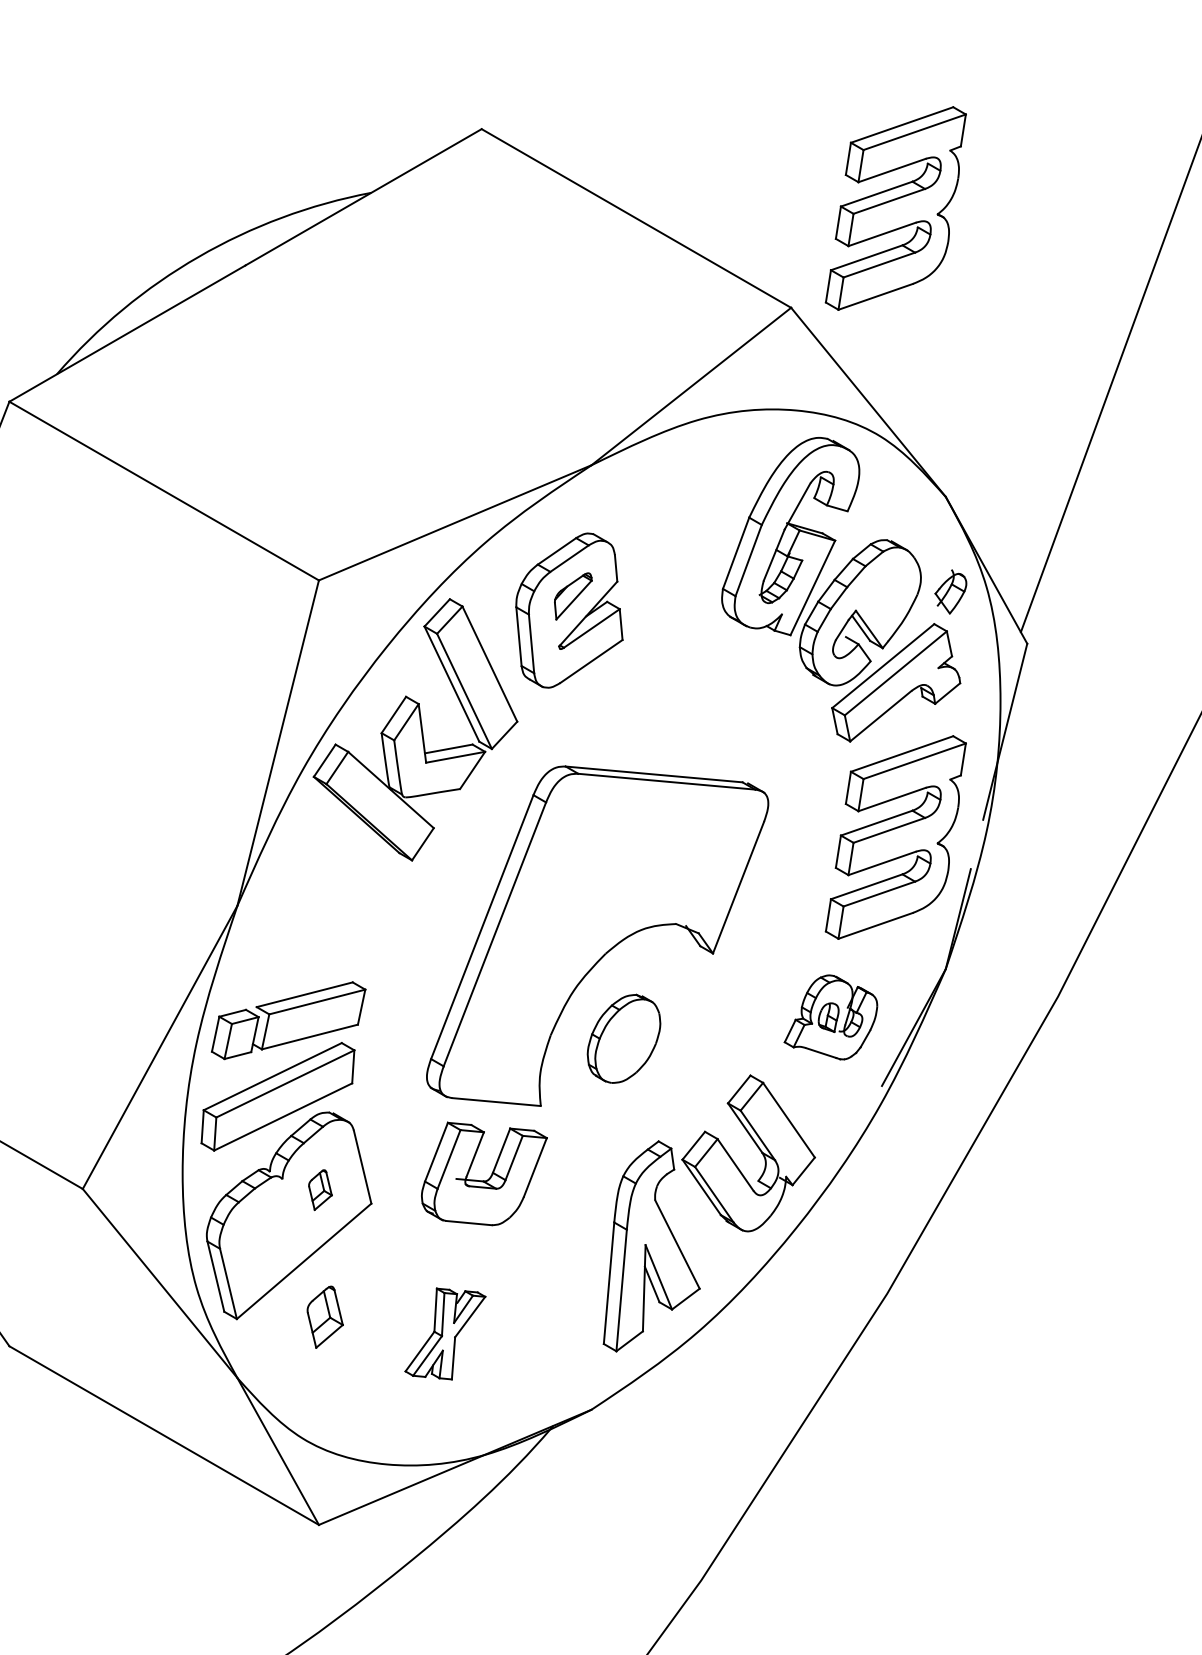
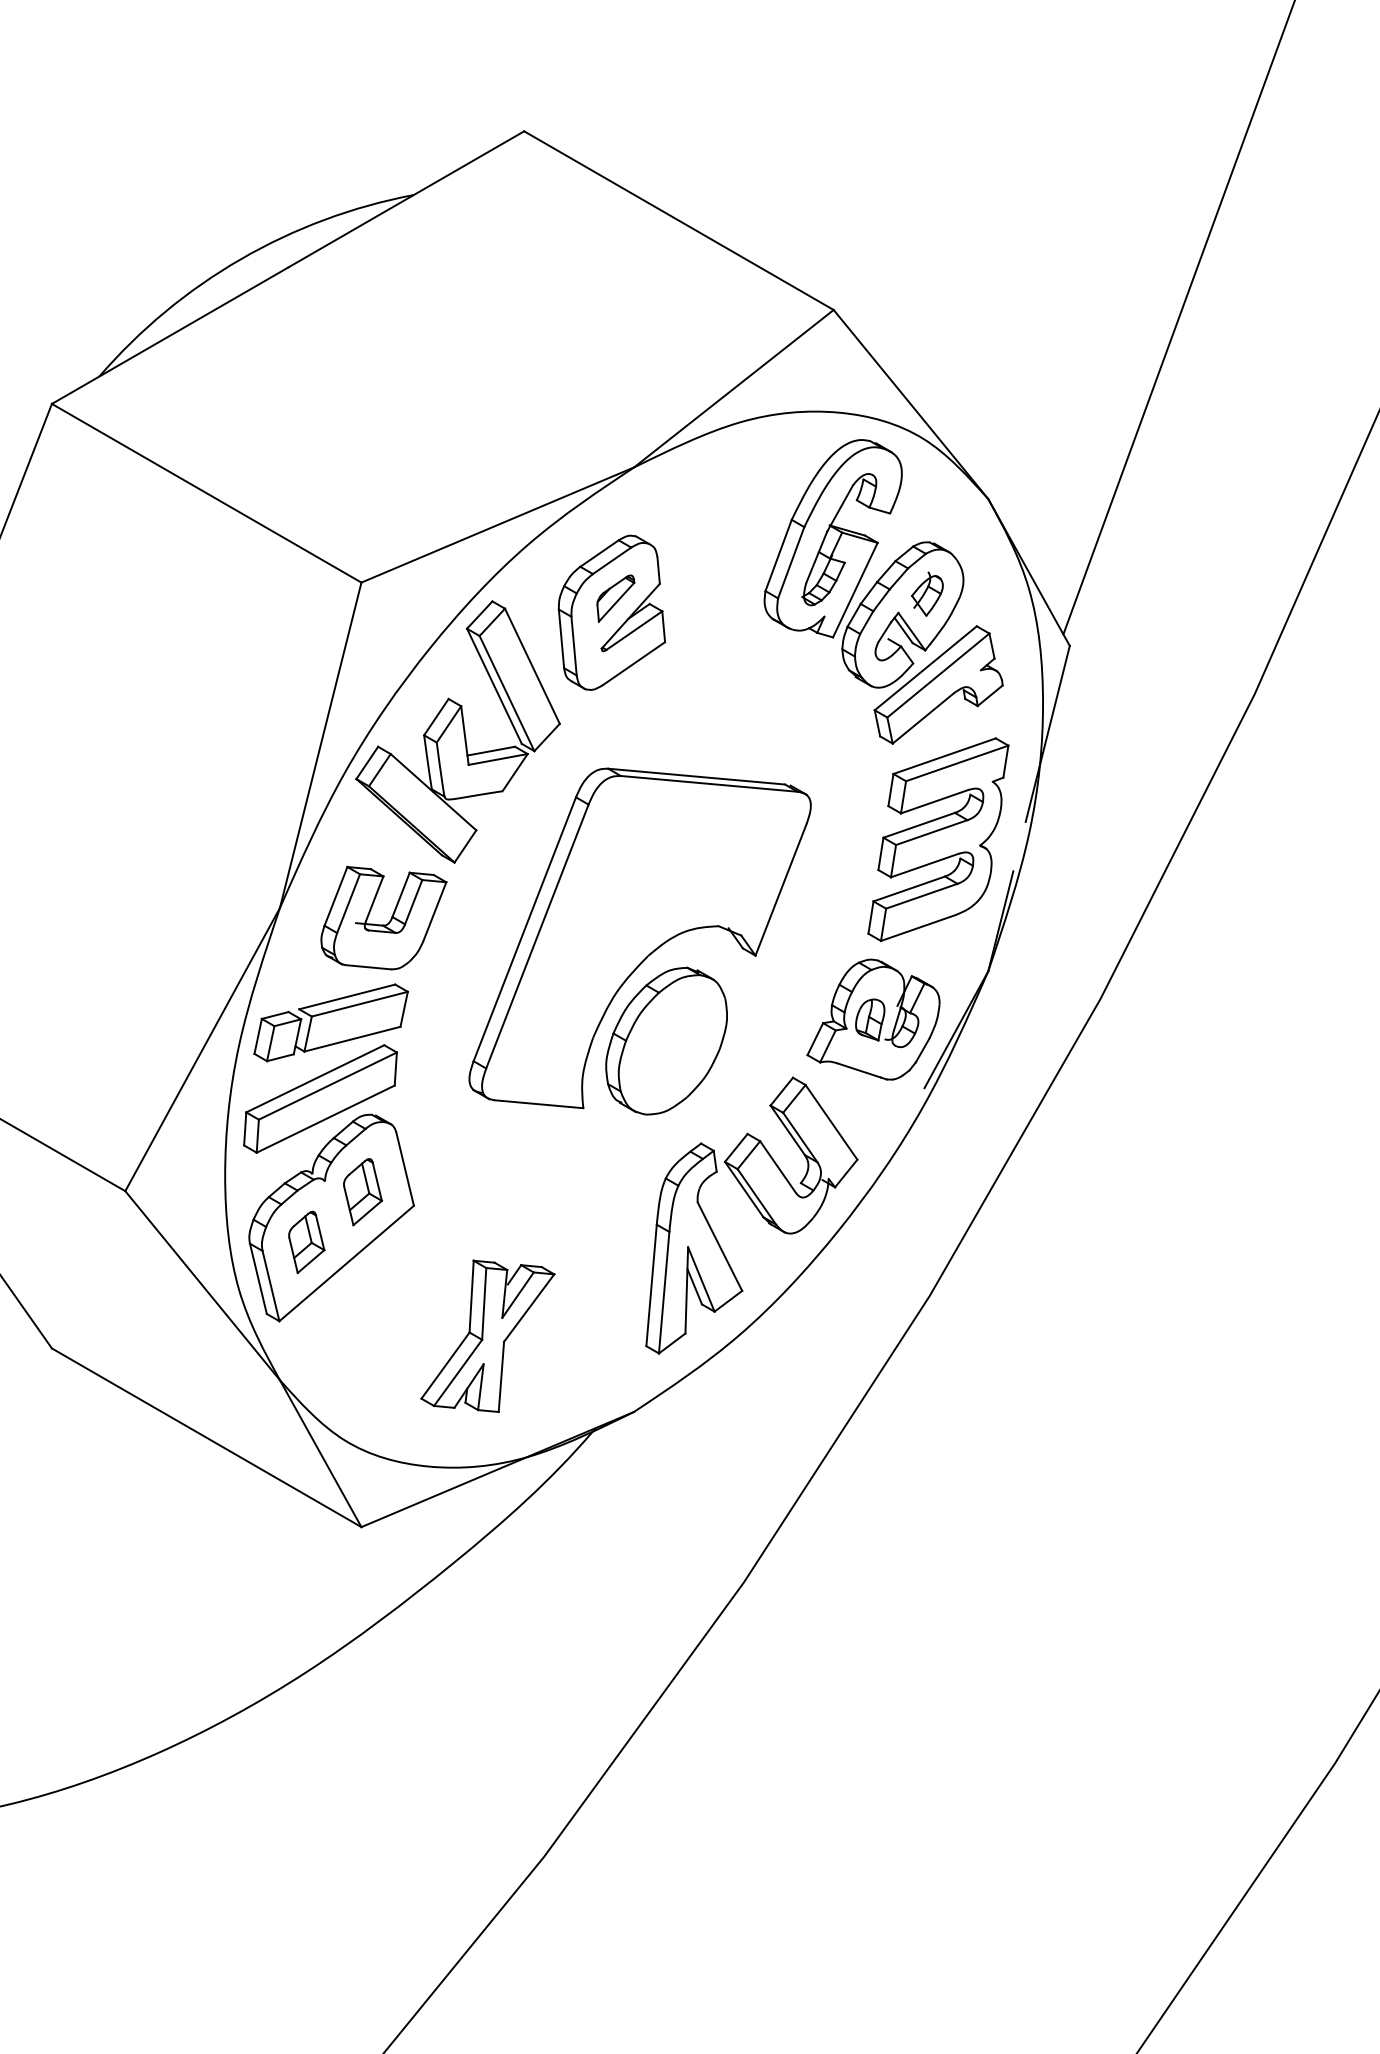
part: (895, 208) -> (938, 210), removed
part: (950, 591) -> (927, 593), moved
part: (830, 1017) -> (873, 1019), size x1.43
part: (623, 1038) -> (666, 1040), size x1.67
part: (489, 1176) -> (389, 920), moved
part: (319, 1190) -> (362, 1192), size x1.67
part: (324, 1317) -> (306, 1242), moved
part: (444, 1333) -> (487, 1335), size x1.67

